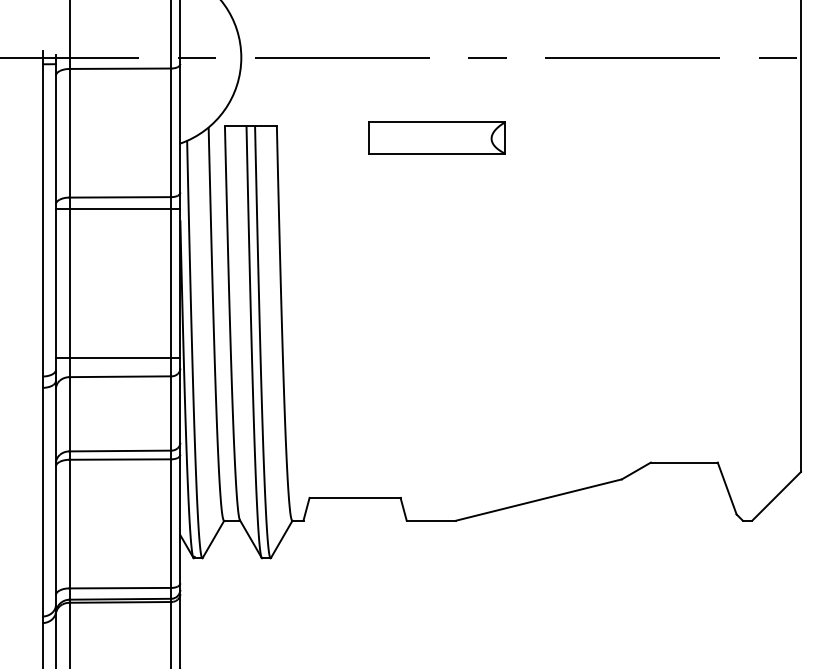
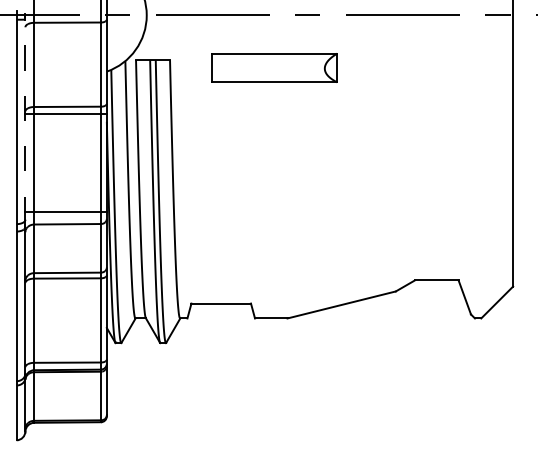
part: (436, 137) -> (274, 67), size x1.4
line: (56, 218) -> (25, 120), solid -> dashed

